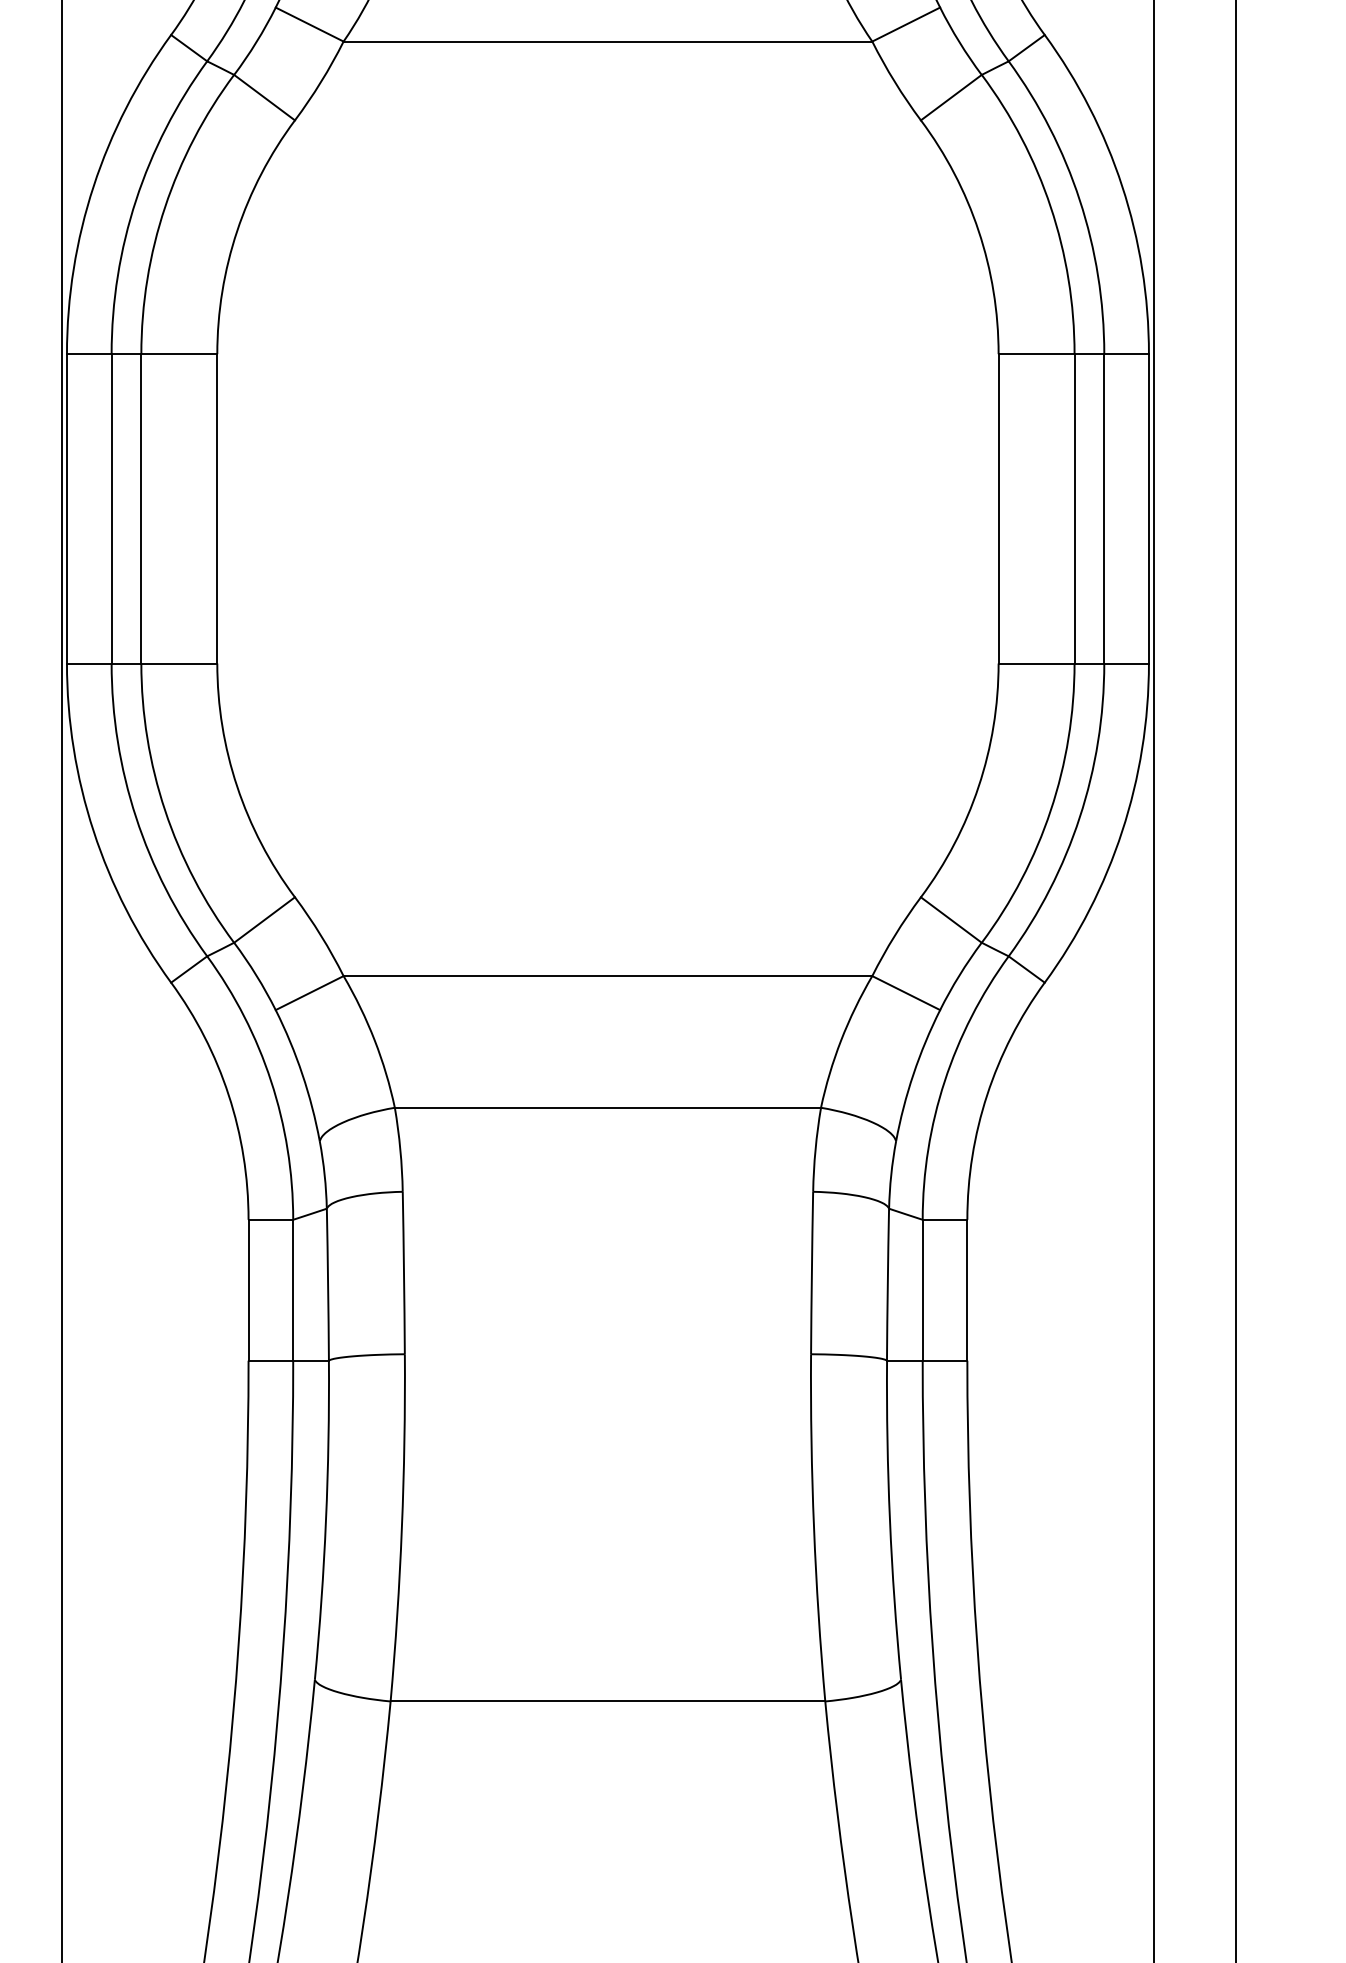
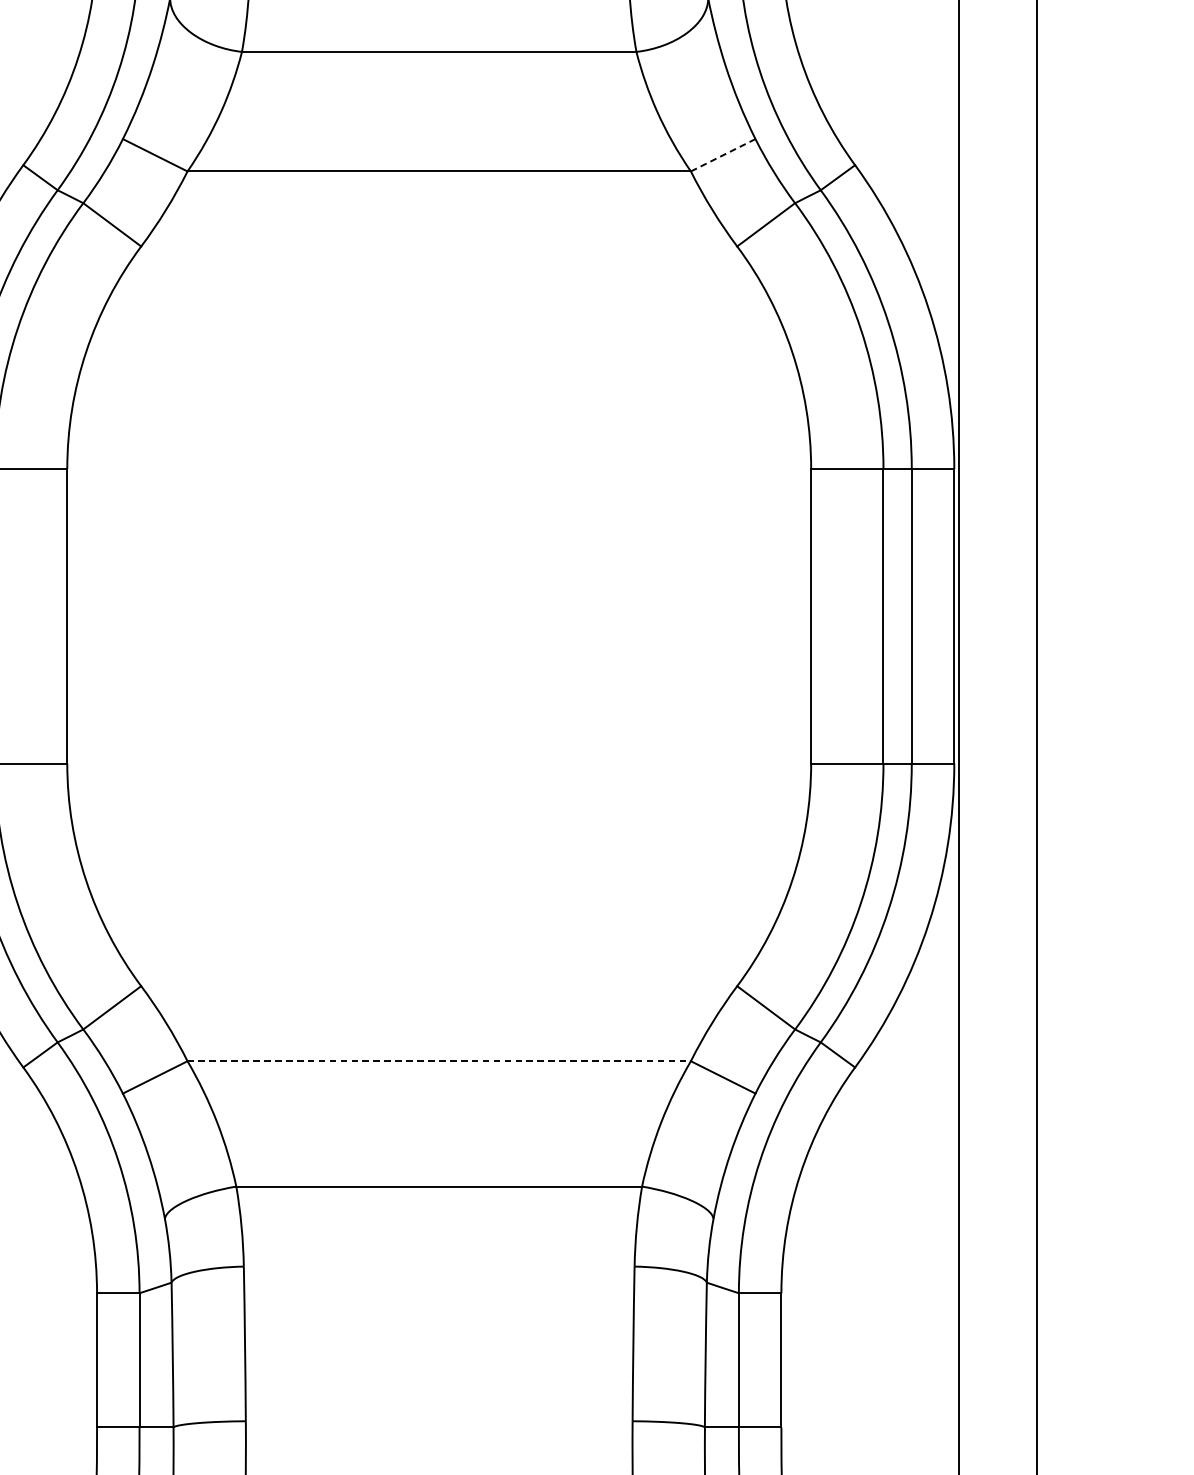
line: (906, 24) -> (723, 155), solid -> dashed
line: (608, 976) -> (439, 1061), solid -> dashed

